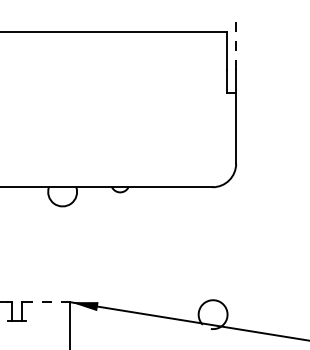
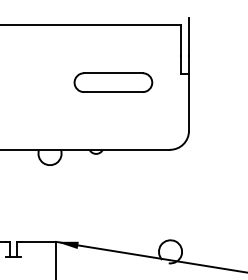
line: (236, 45) -> (189, 36), dashed -> solid
part: (141, 103) -> (113, 82), added
line: (47, 302) -> (37, 242), dashed -> solid

